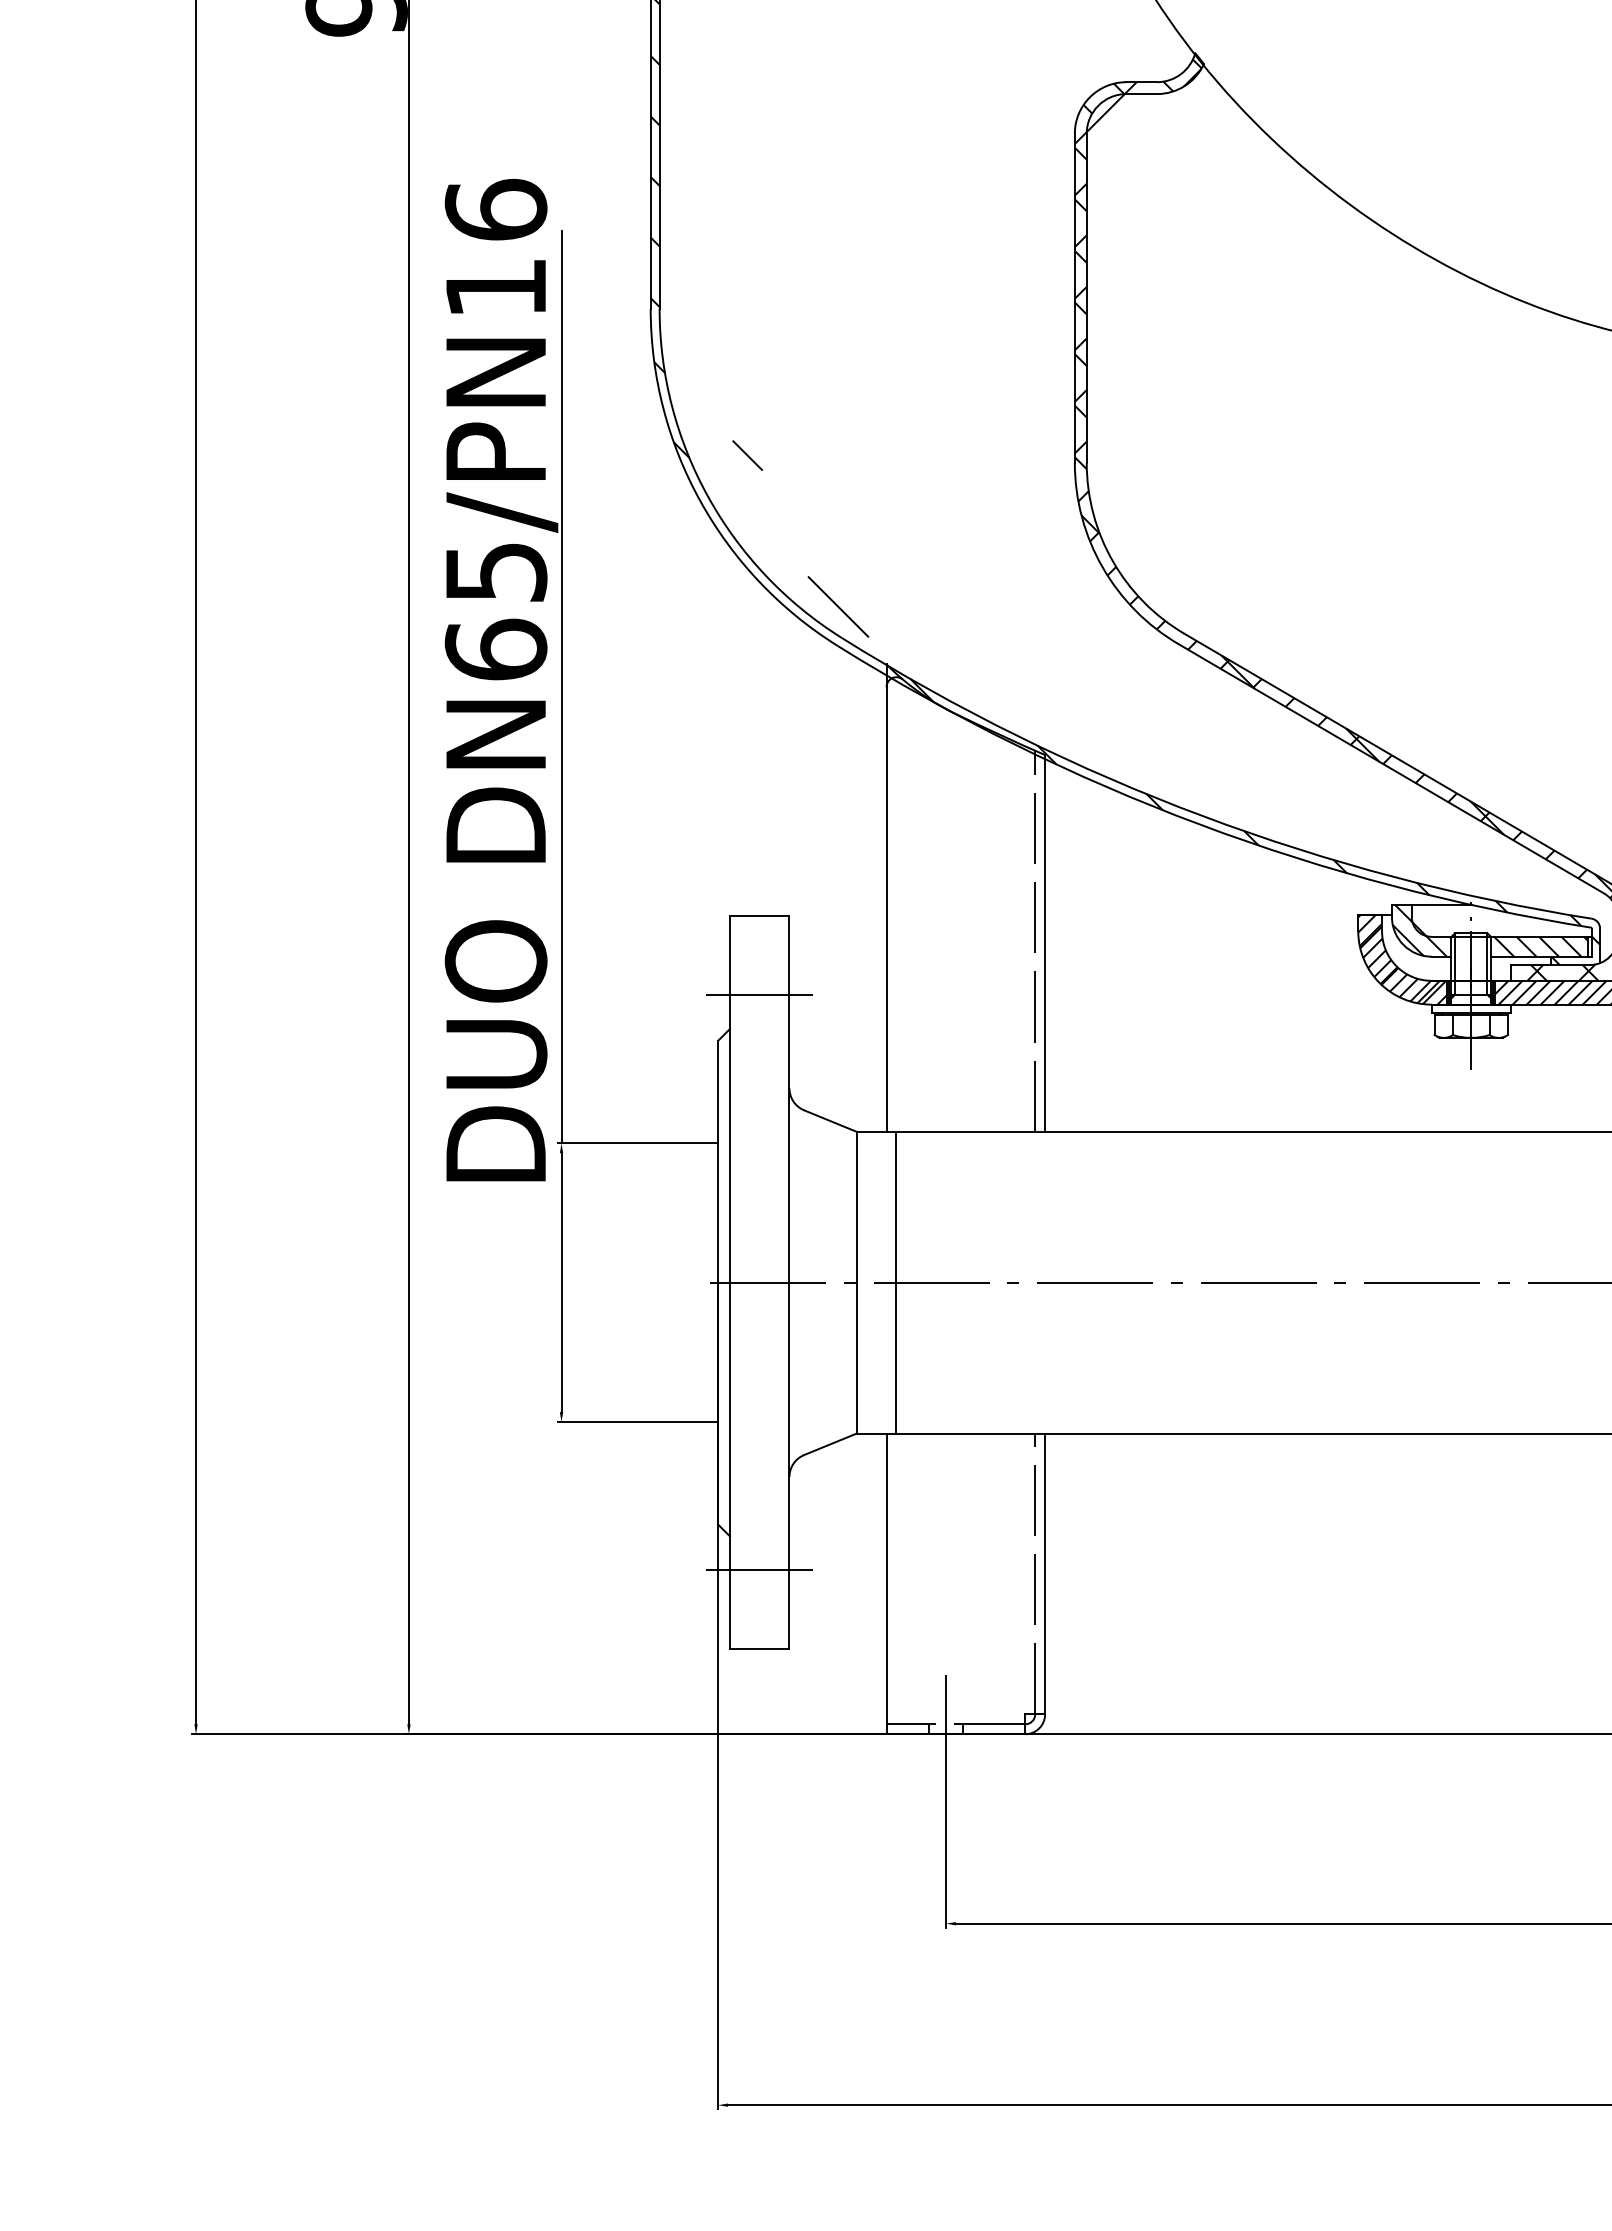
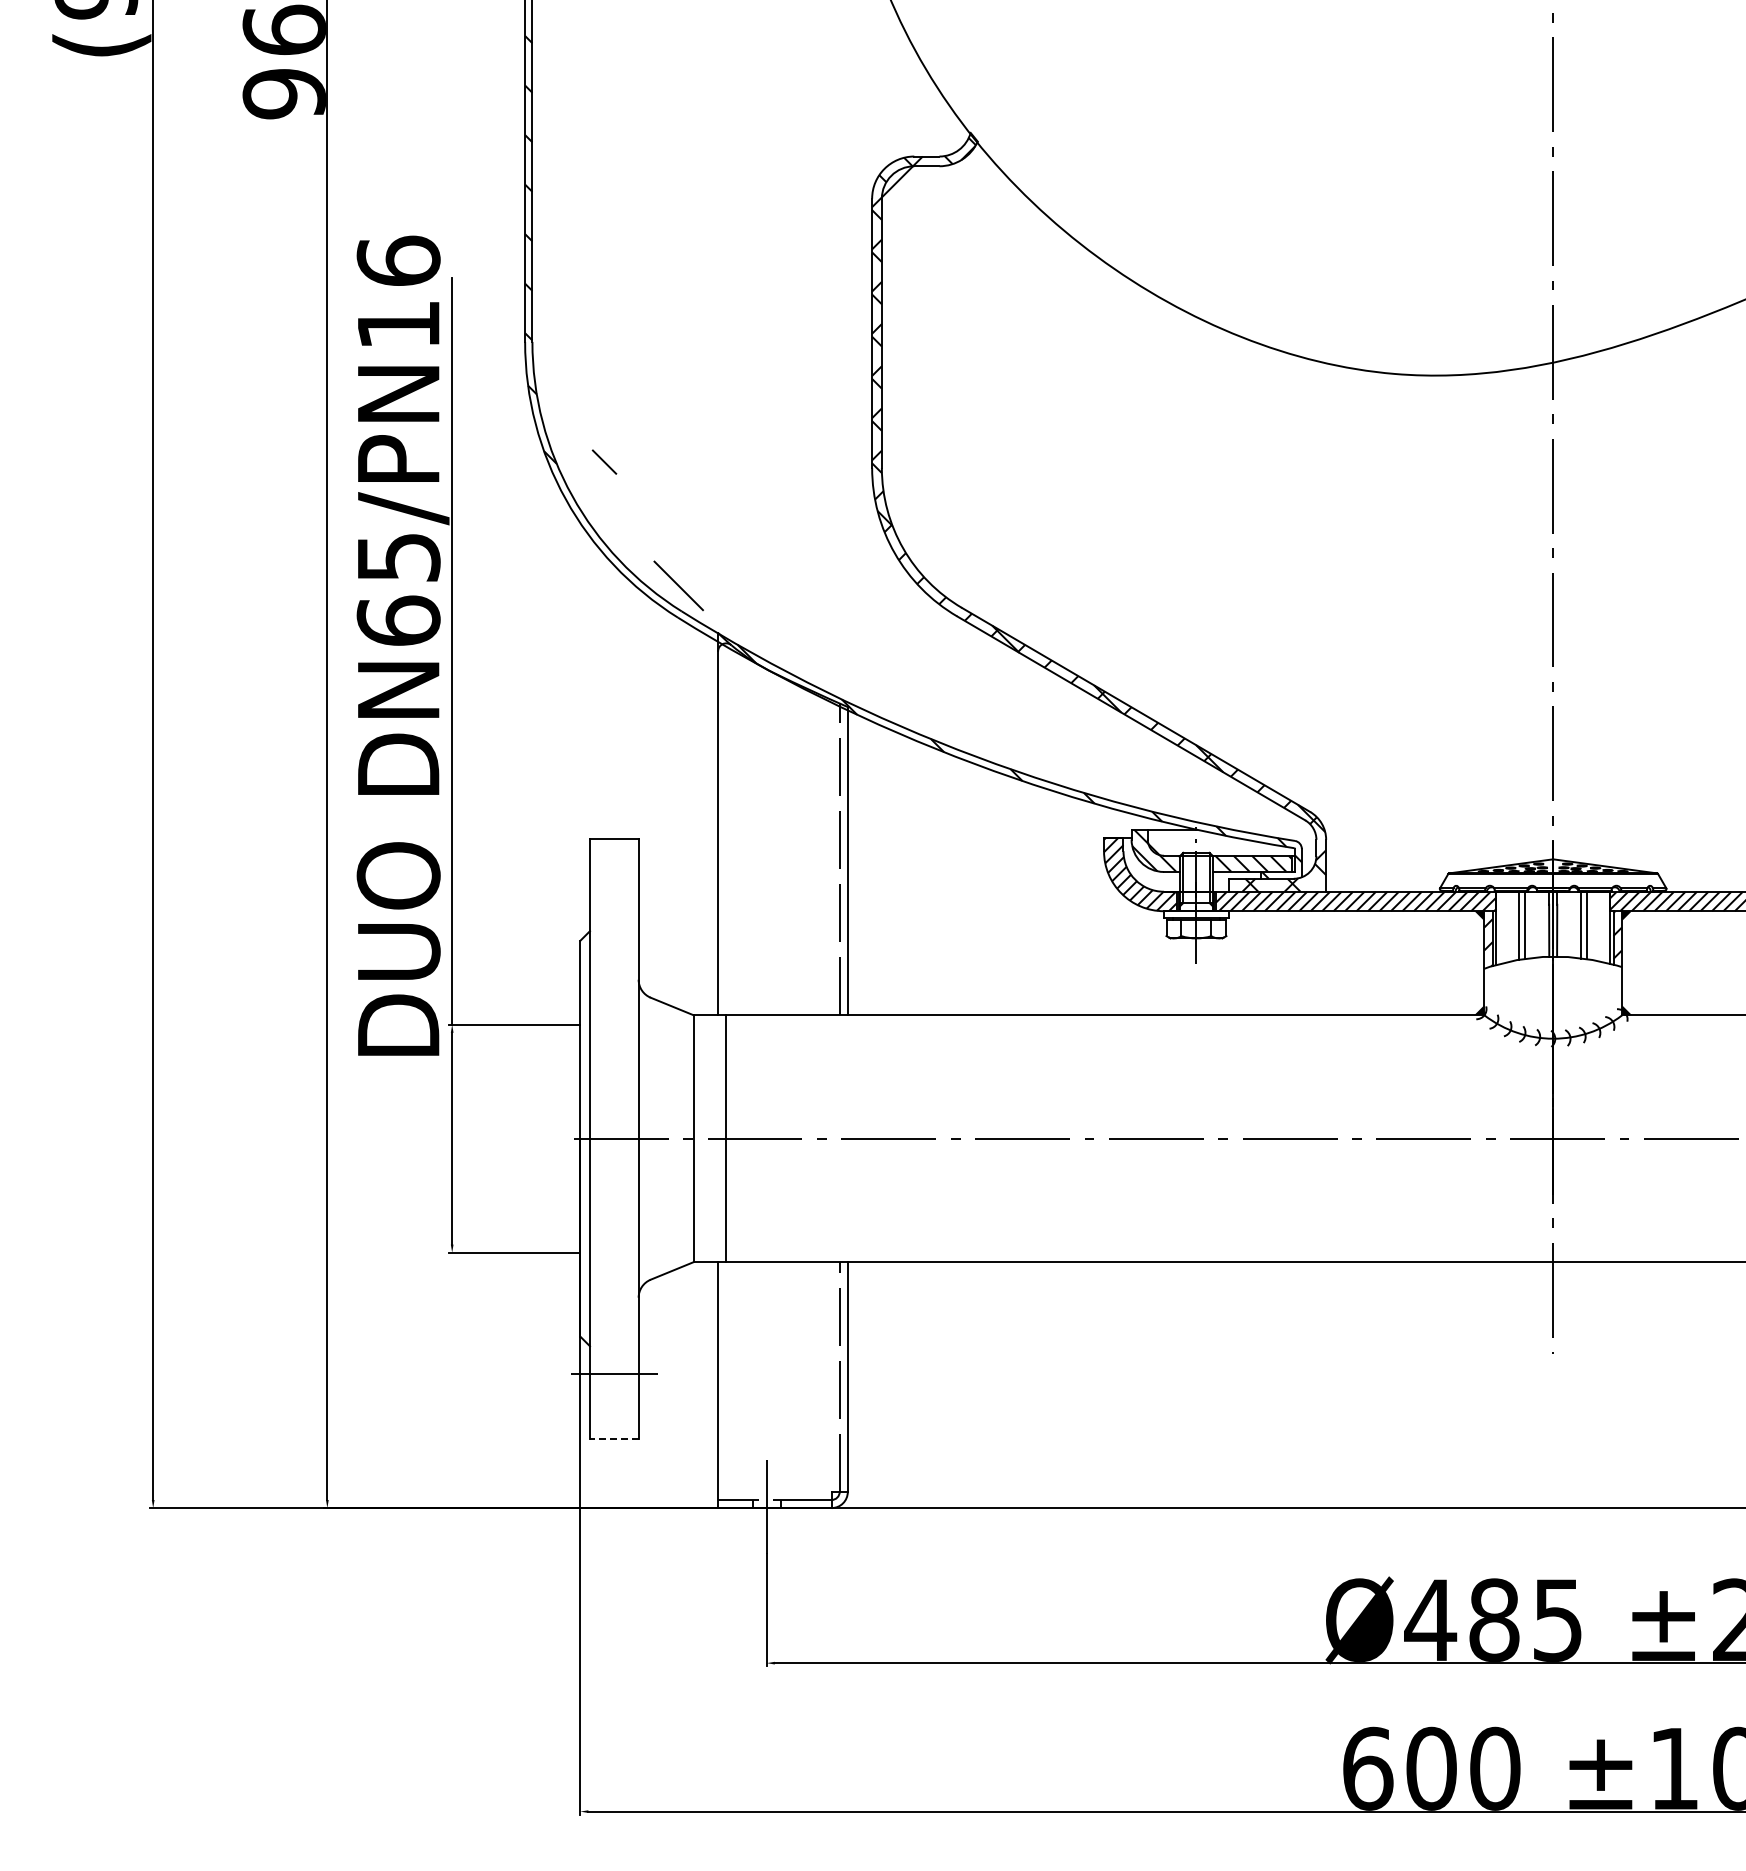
hatch: (1399, 964) -> (1137, 878), removed
line: (759, 995) -> (614, 903), removed
line: (758, 1649) -> (613, 1438), solid -> dashed

